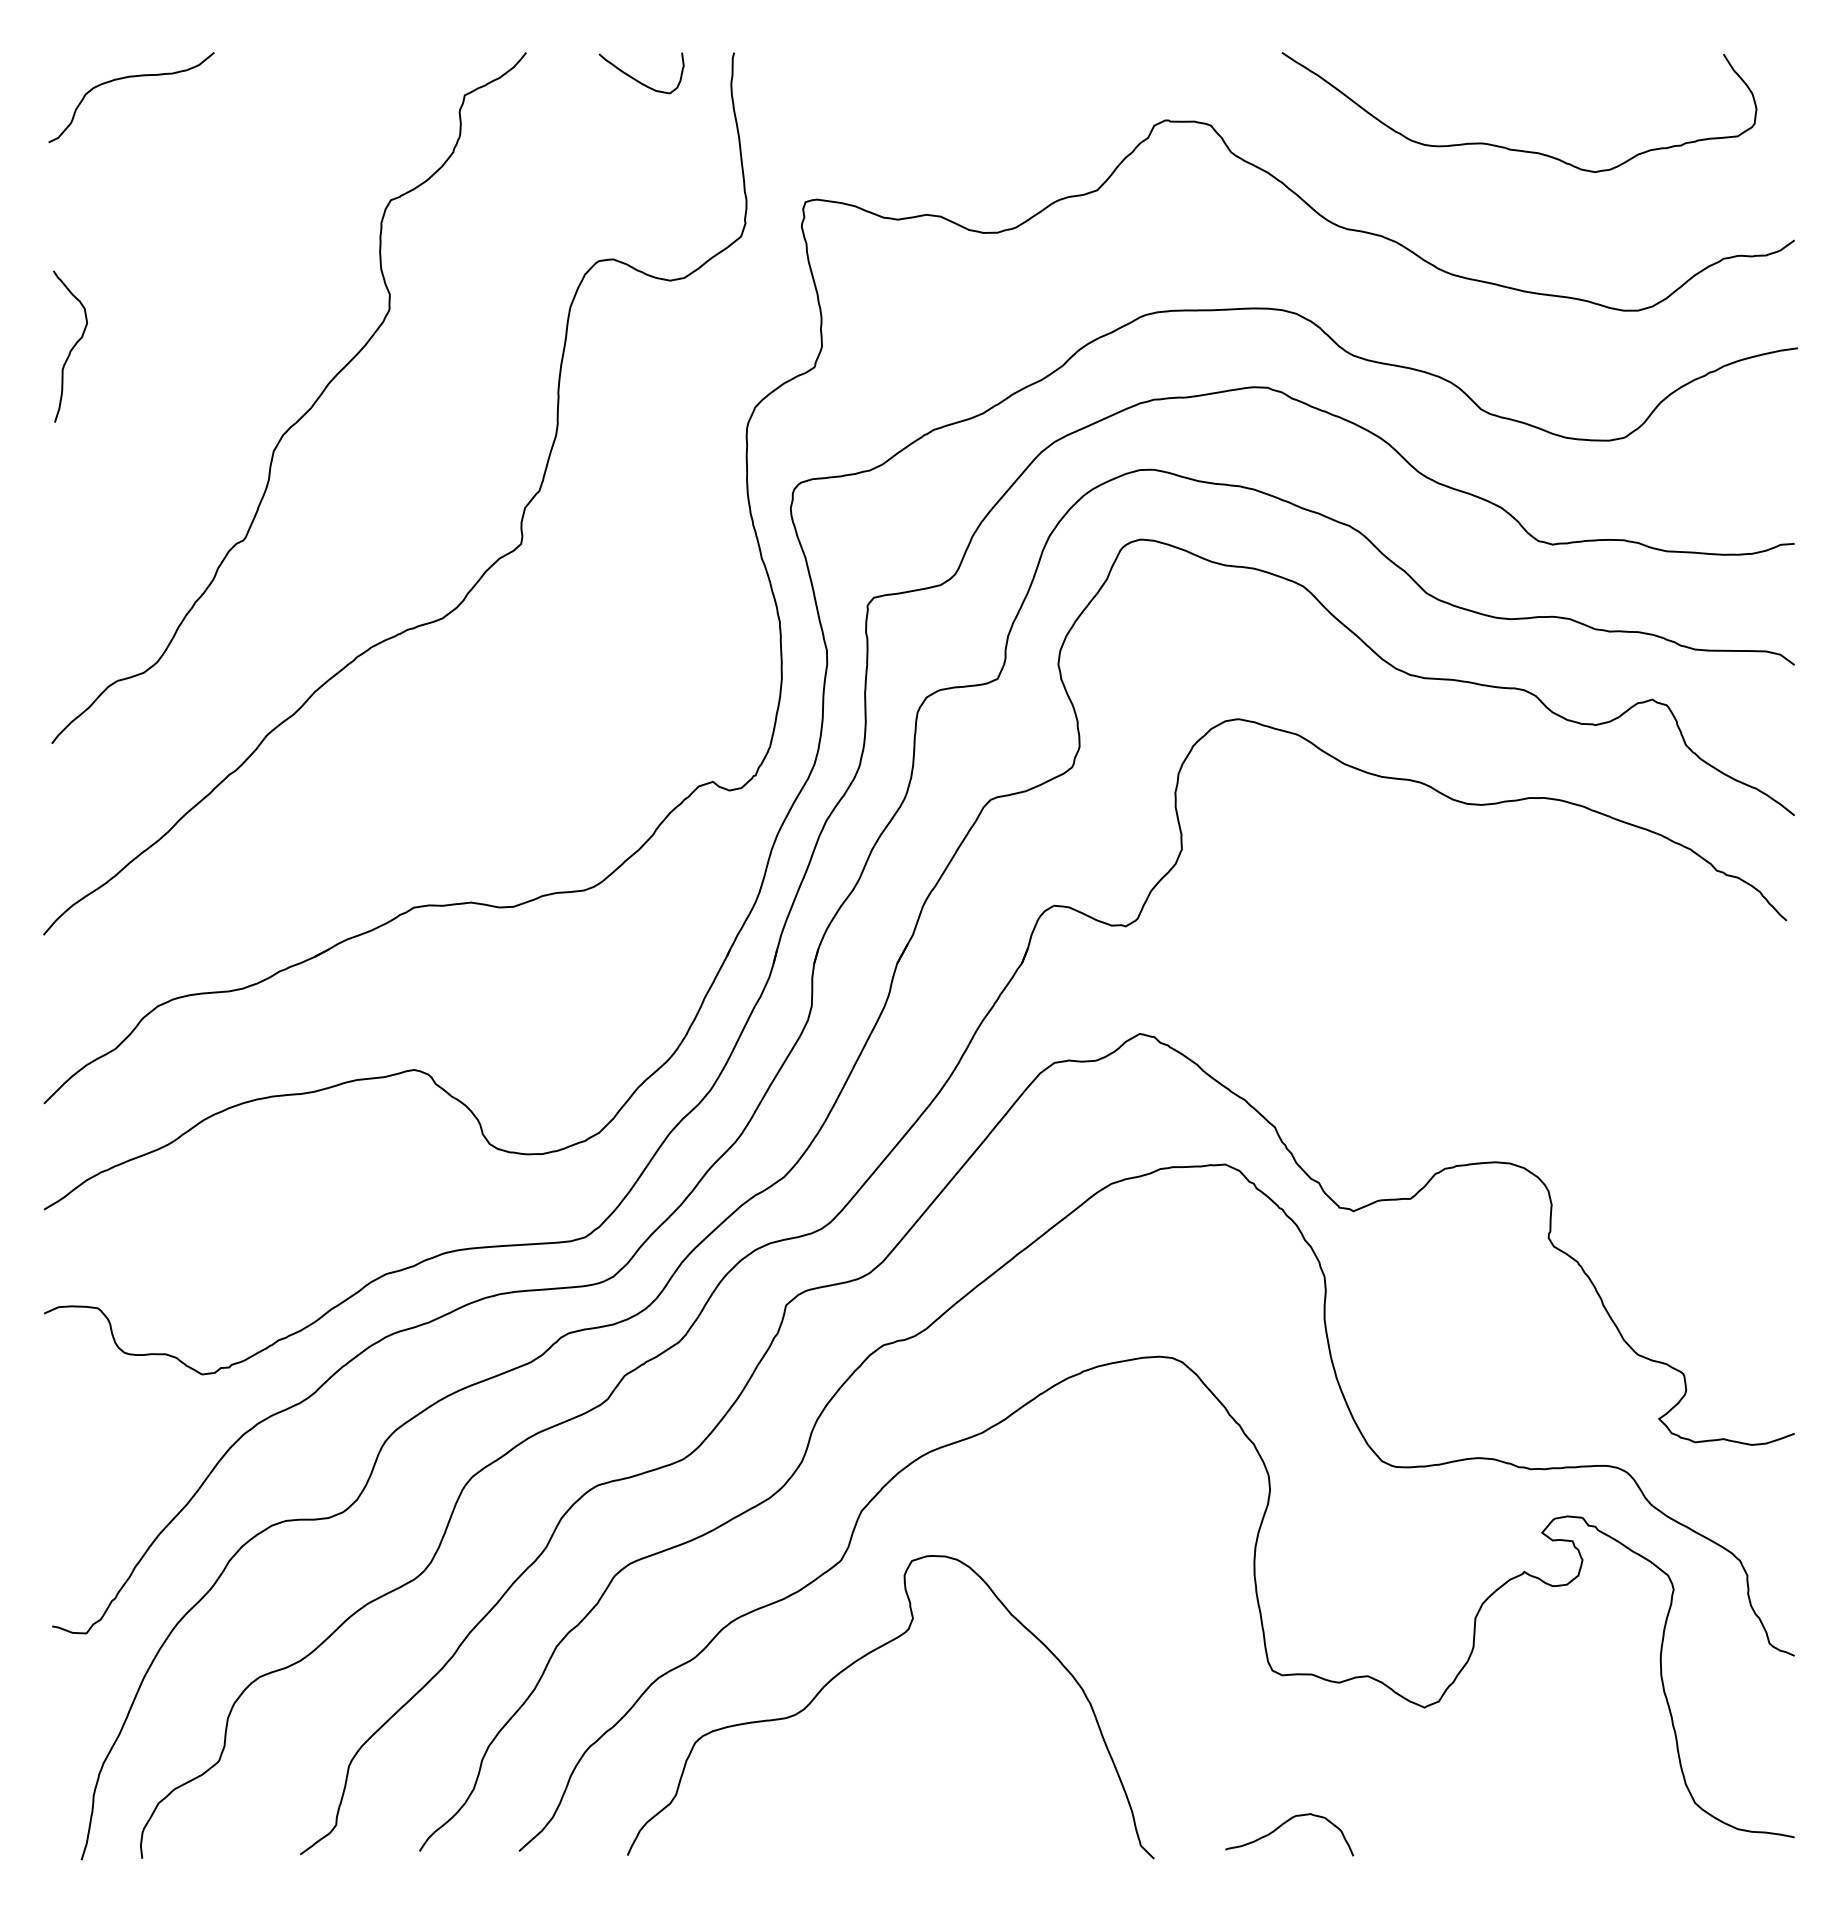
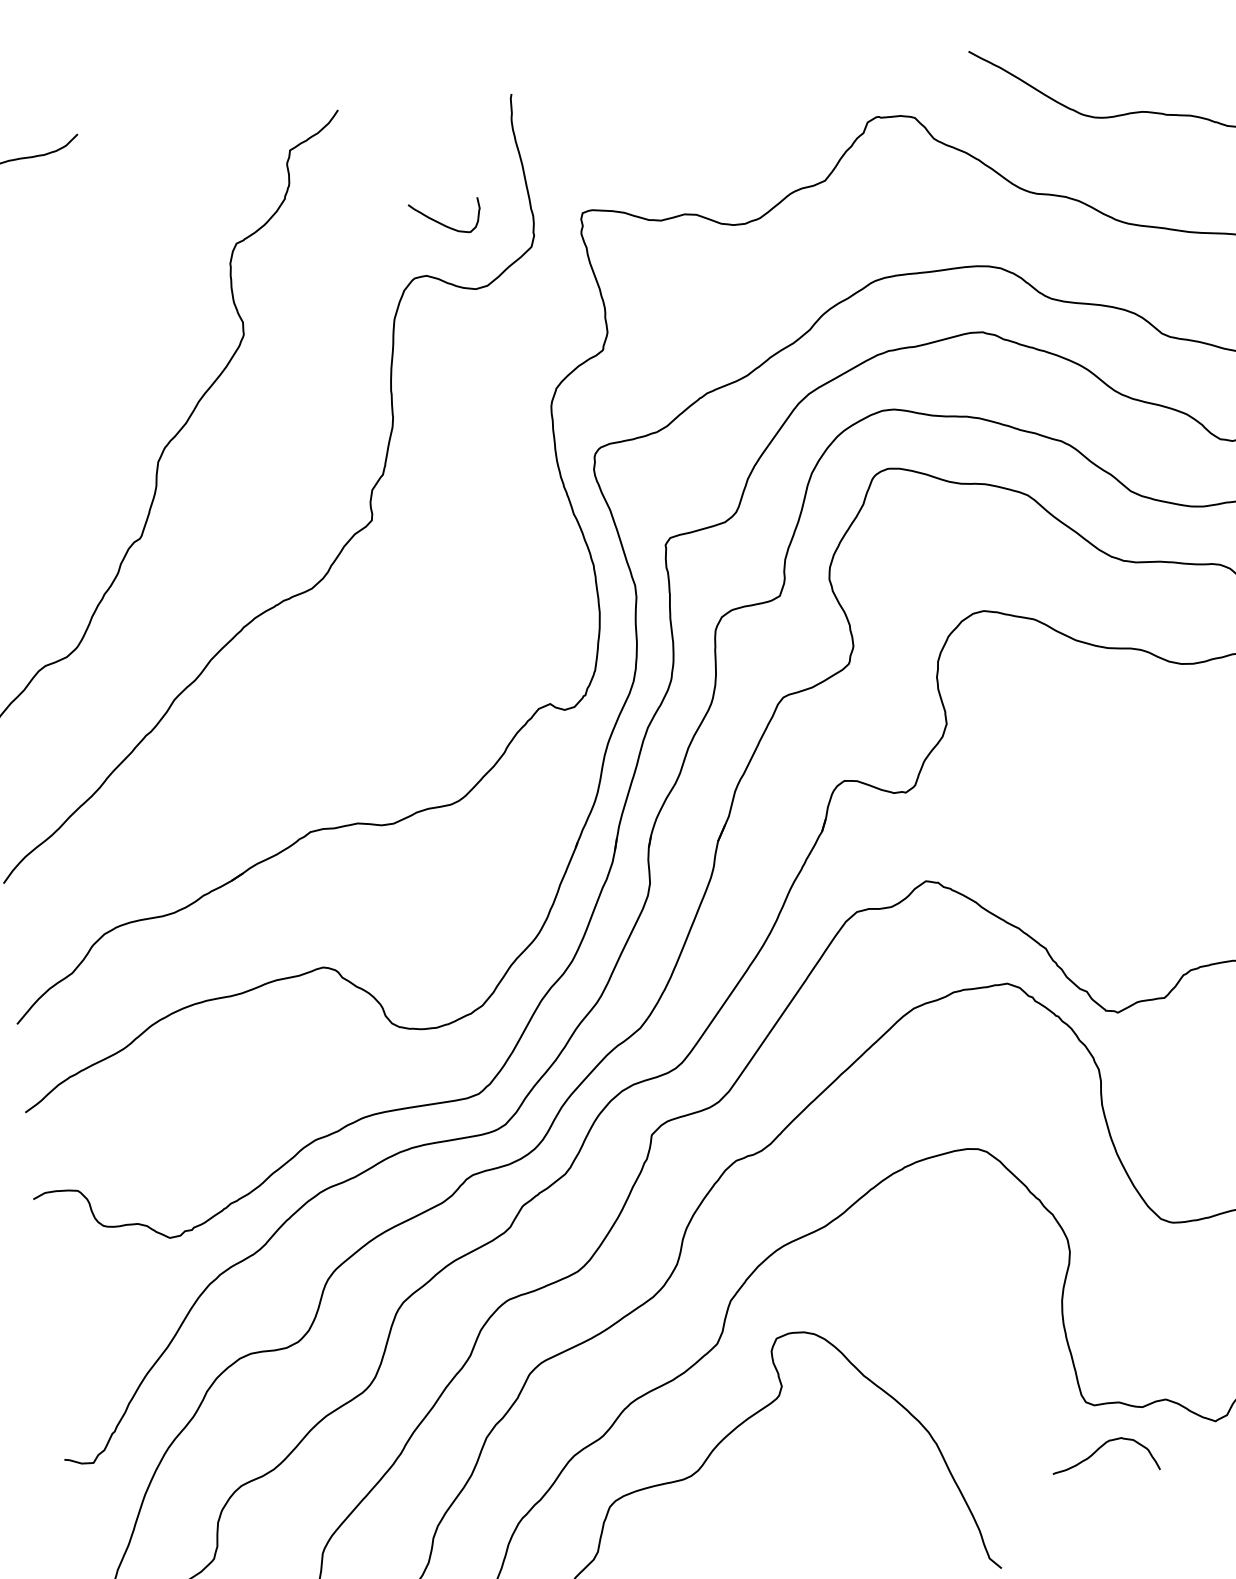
curve: (638, 80) -> (443, 223), moved
curve: (1284, 1824) -> (1100, 1448), moved

